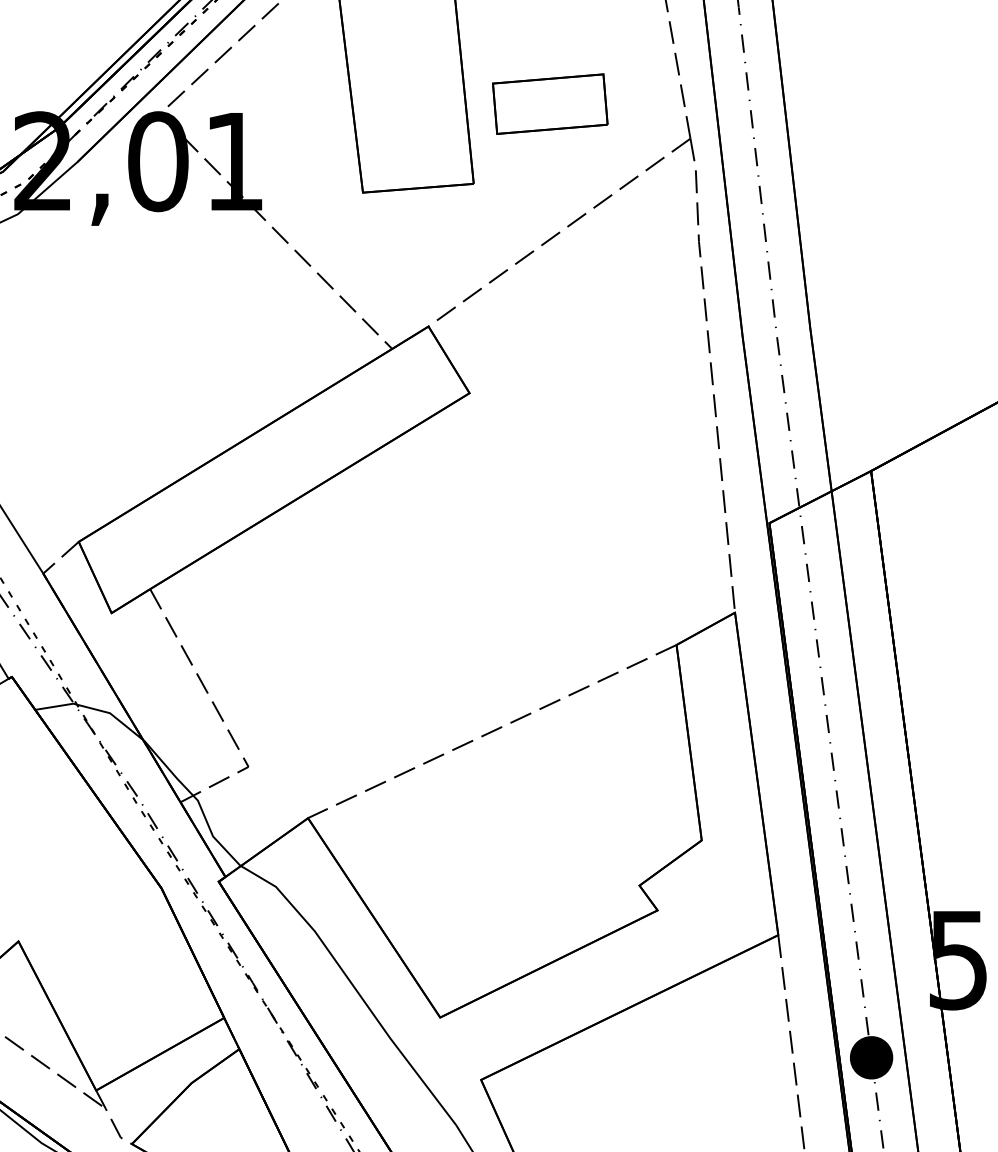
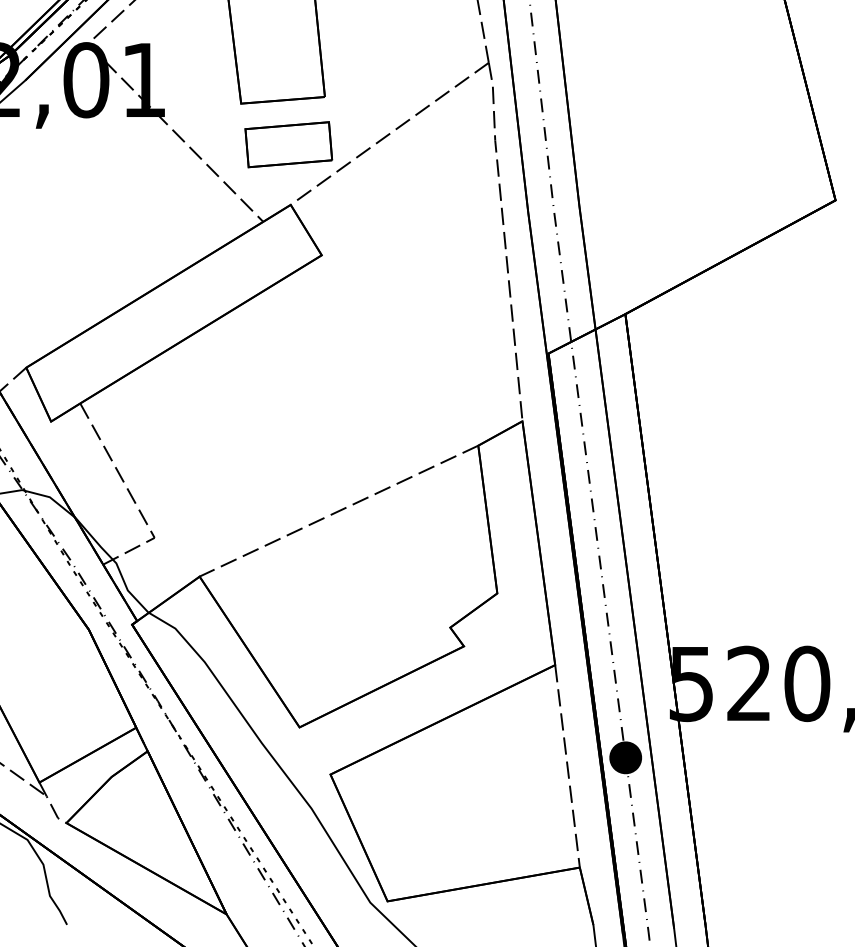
part: (549, 103) -> (288, 144), moved

